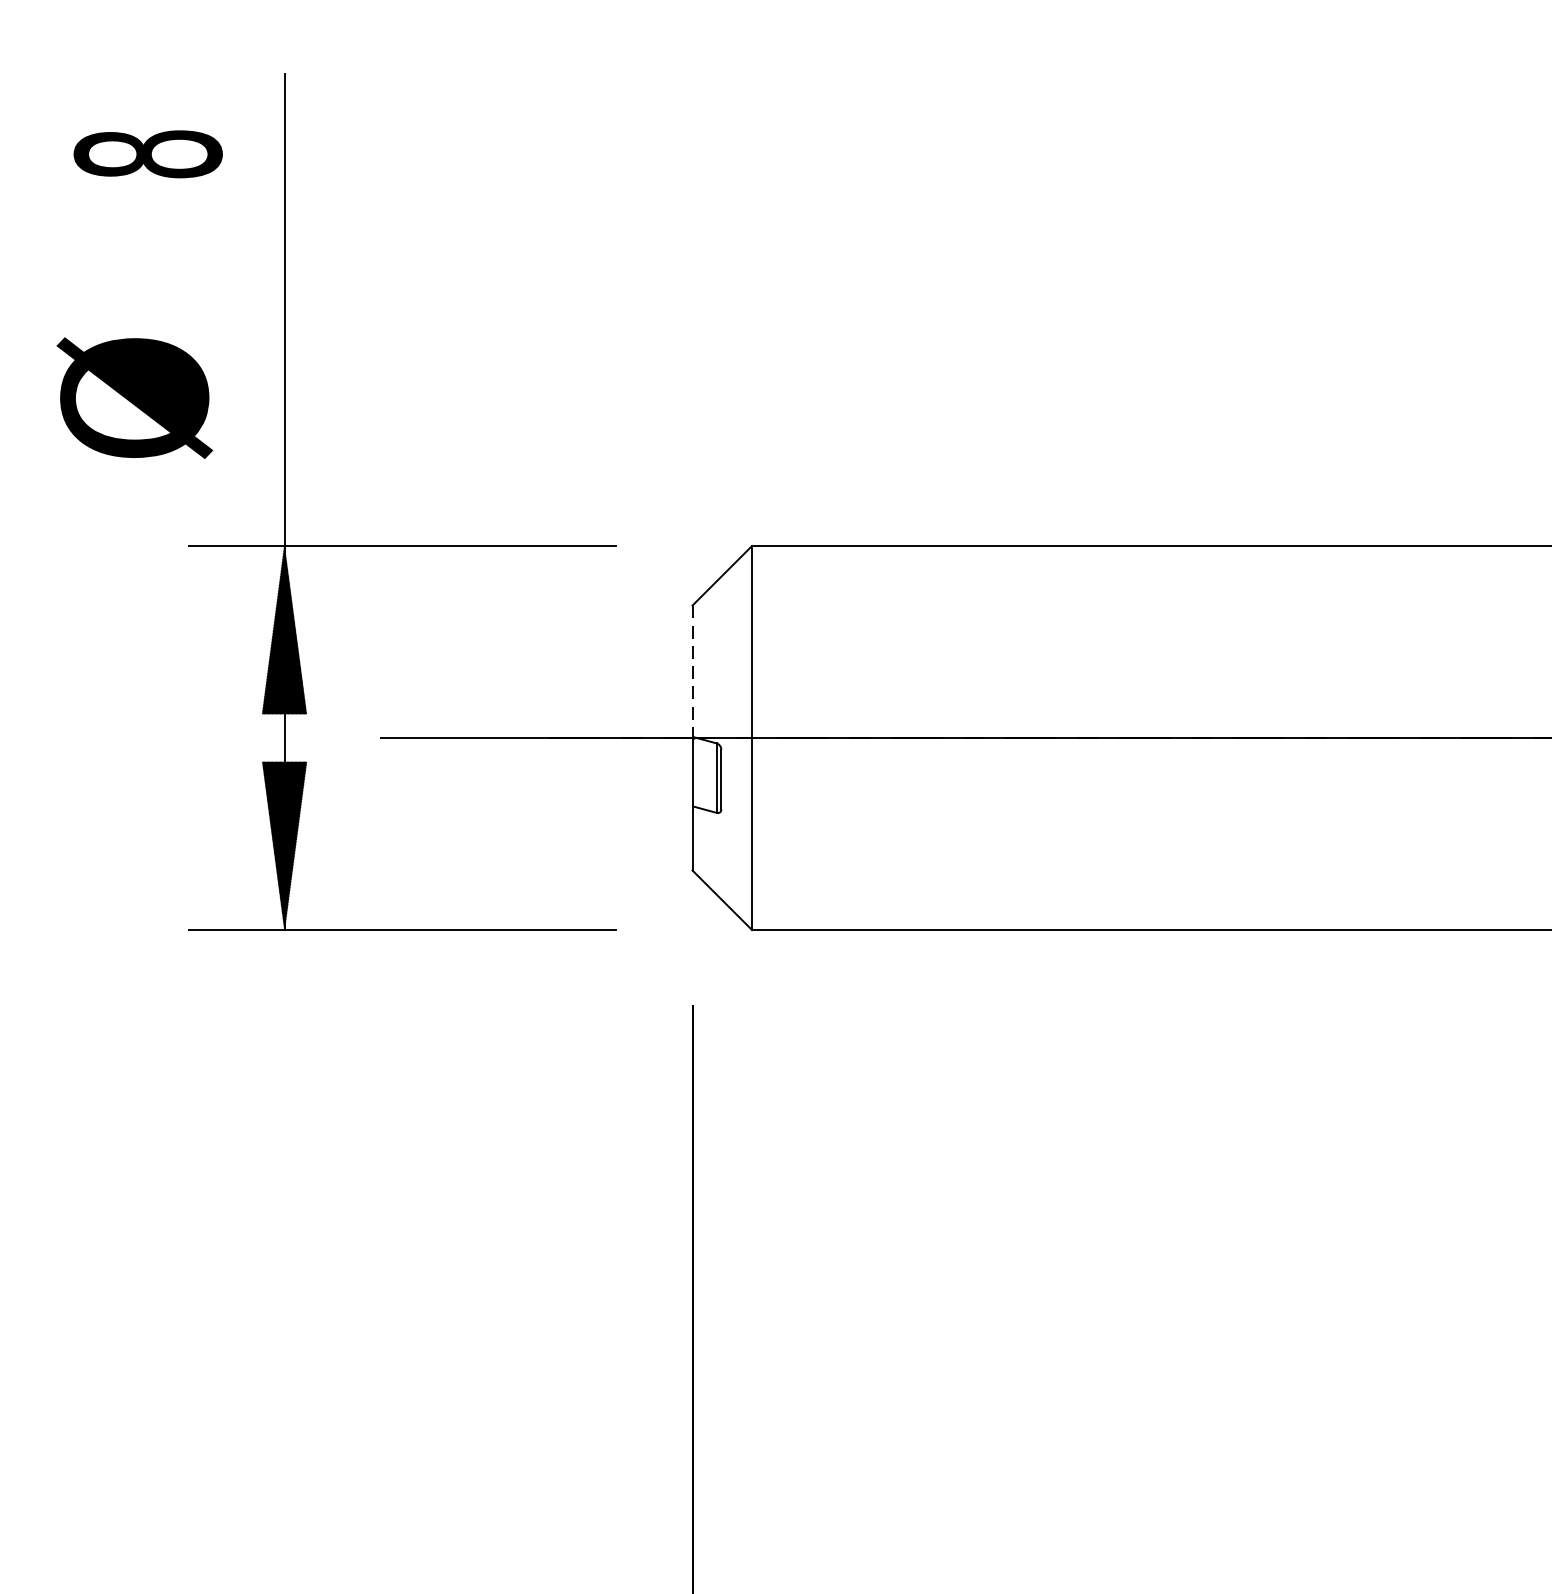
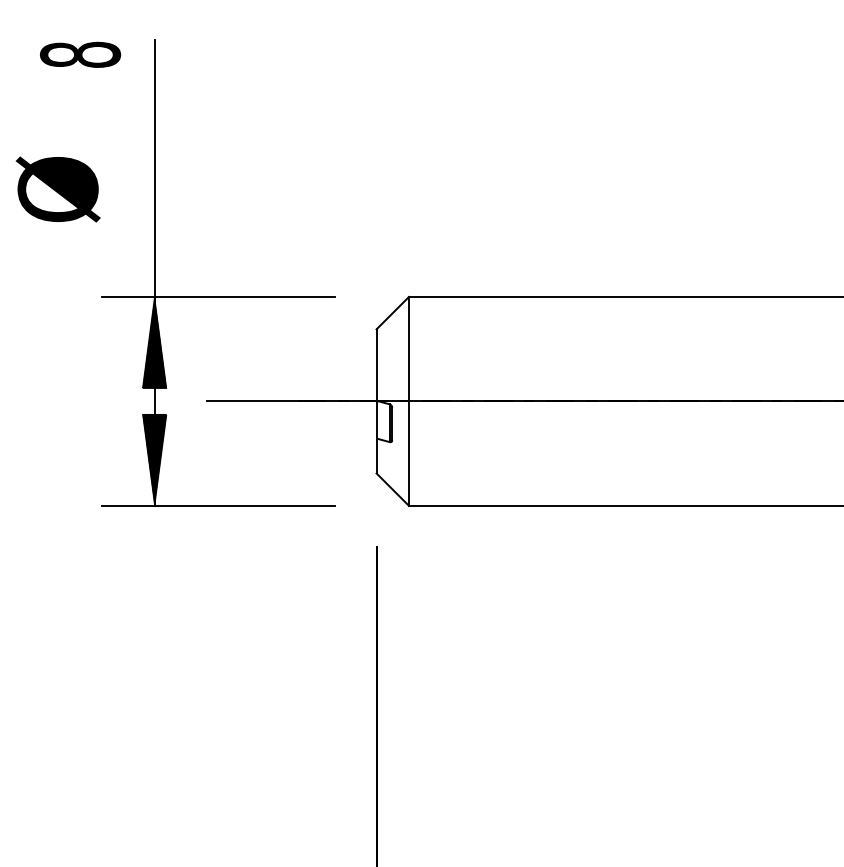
text: (148, 153) -> (80, 54), moved
text: (133, 398) -> (57, 189), moved
line: (692, 671) -> (376, 365), dashed -> solid

